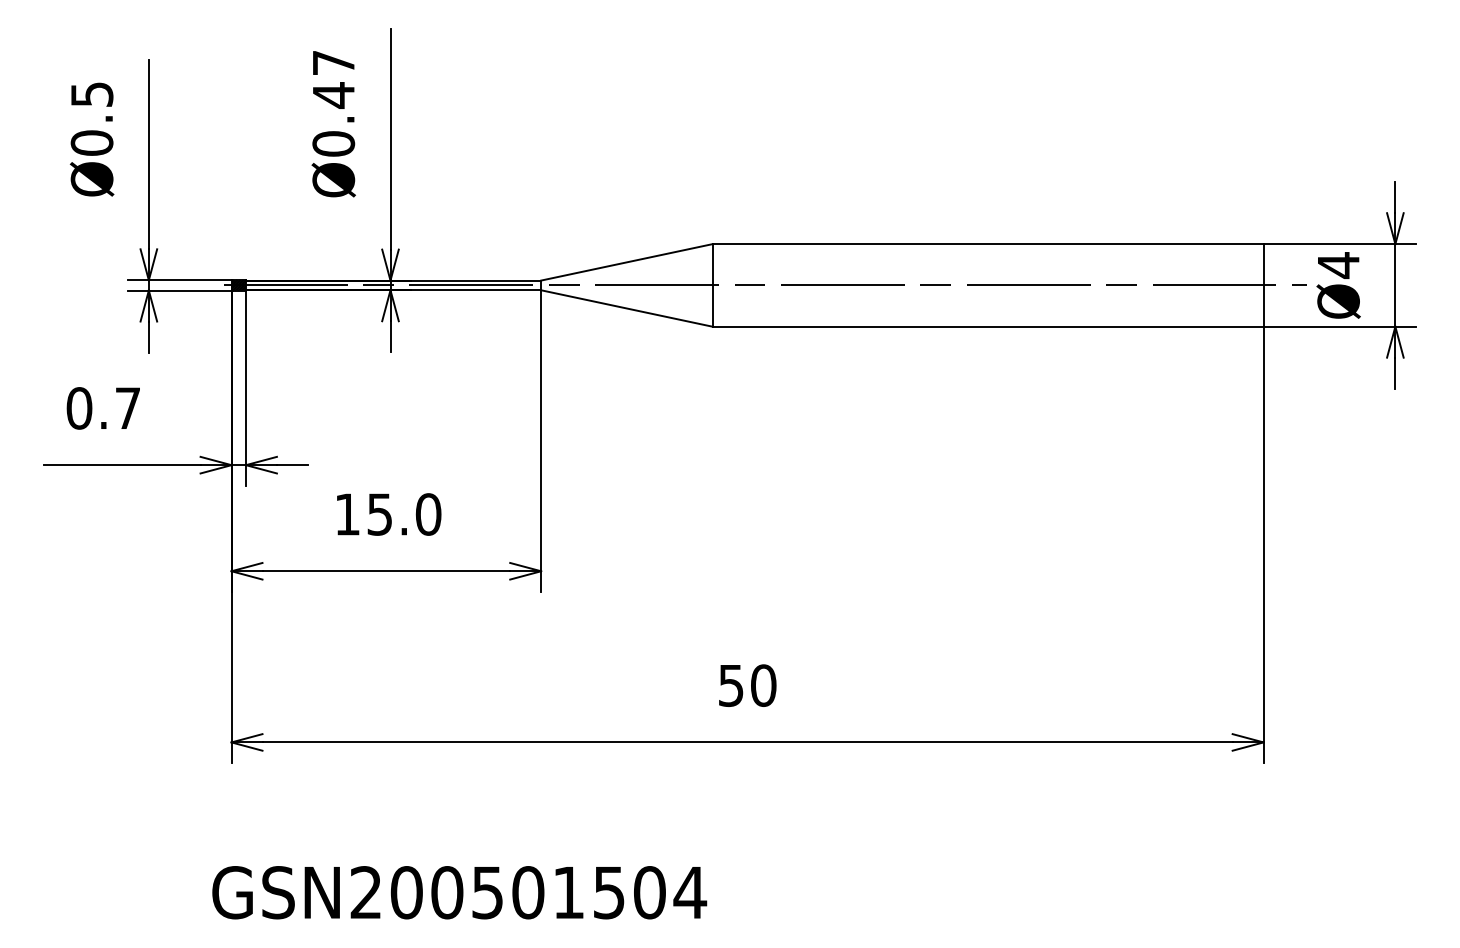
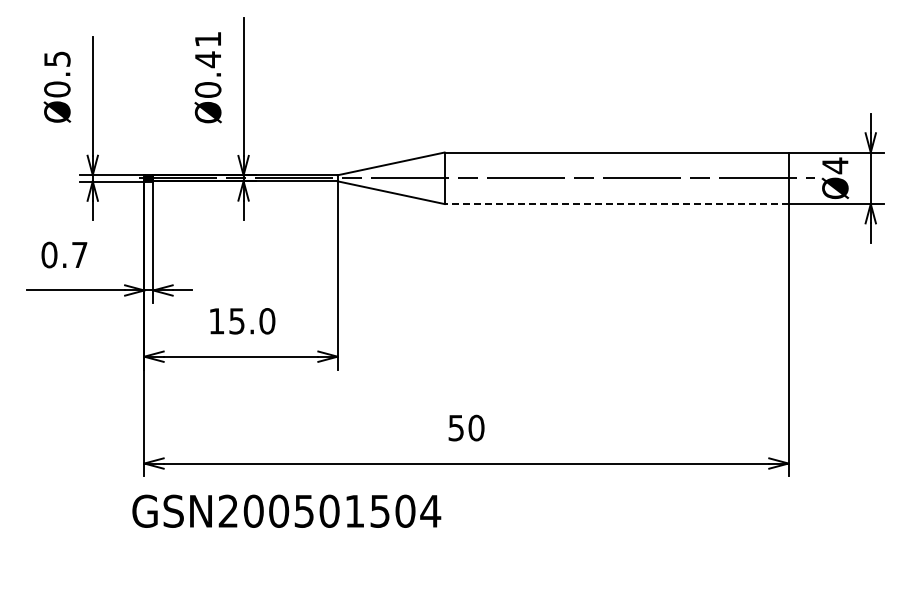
text: (332, 63) -> (207, 39), Ø0.47 -> Ø0.41
line: (987, 327) -> (616, 204), solid -> dashed
text: (459, 891) -> (286, 510), moved

